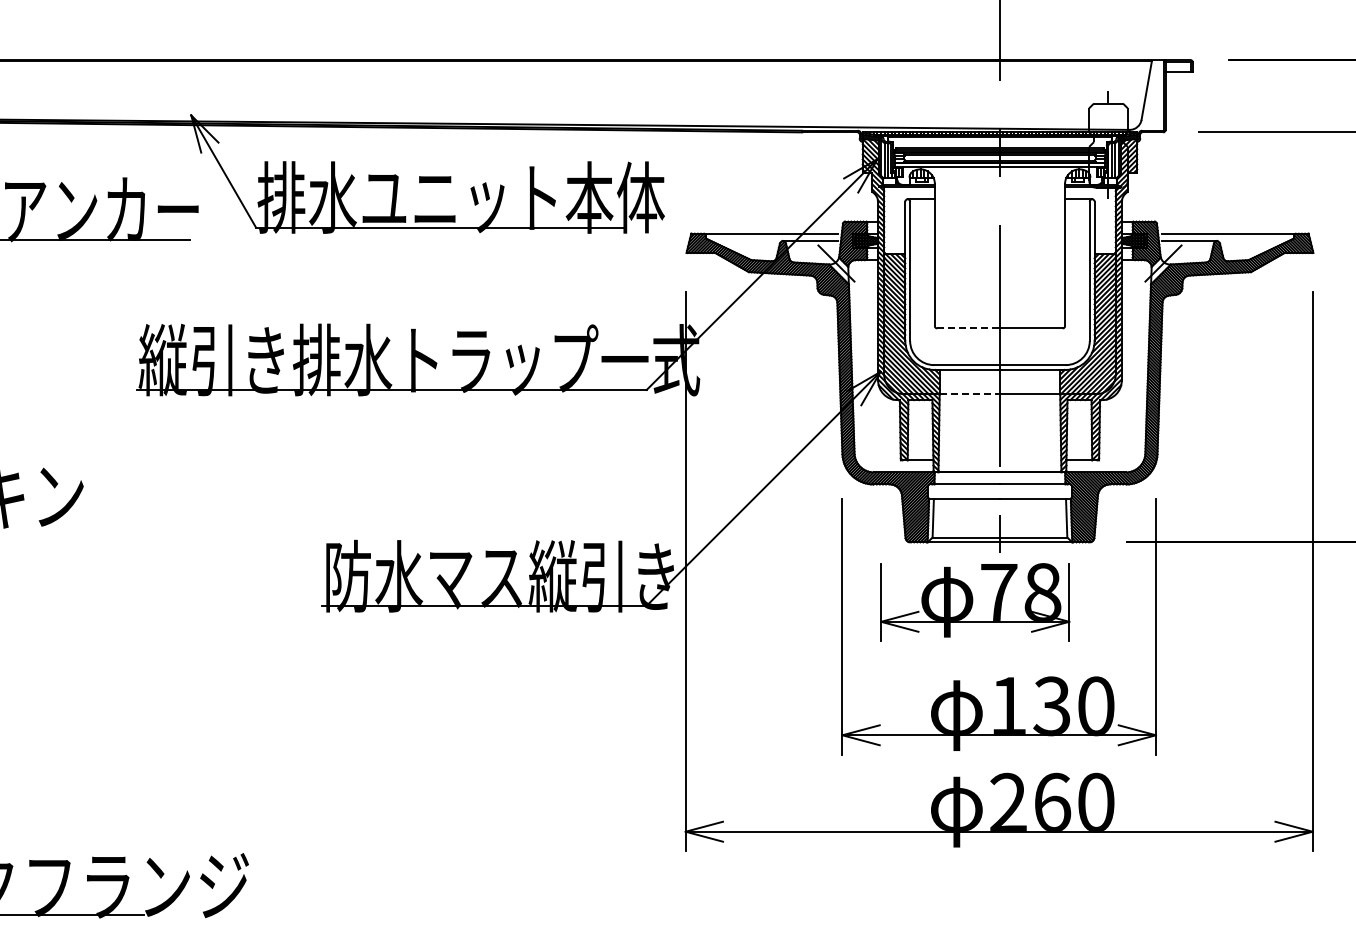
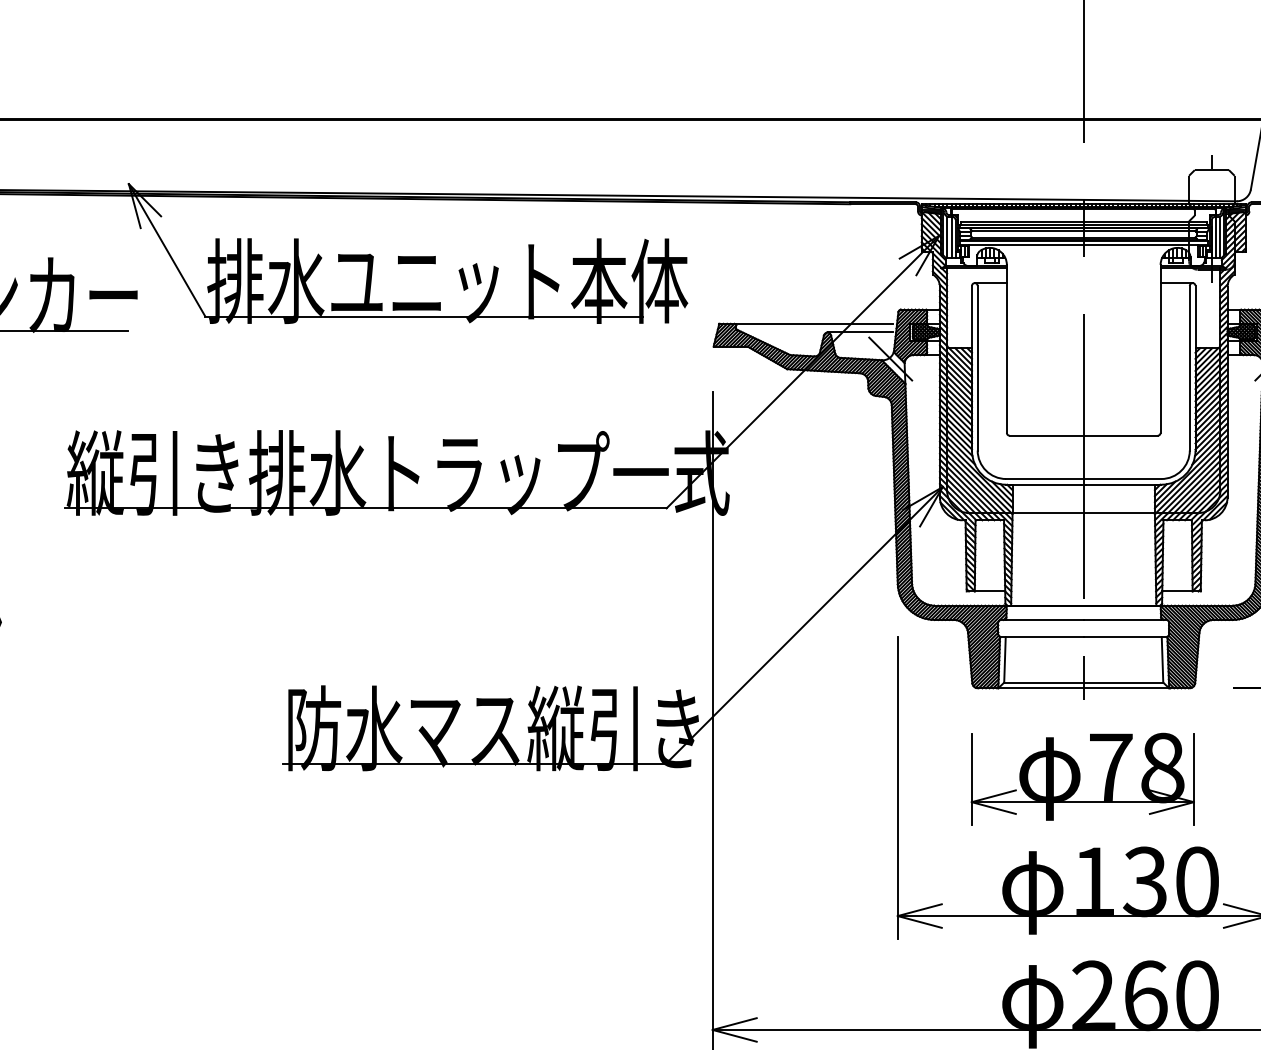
line: (969, 328) -> (1047, 435), dashed -> solid
line: (970, 394) -> (1048, 513), dashed -> solid
part: (975, 602) -> (1083, 779), moved

